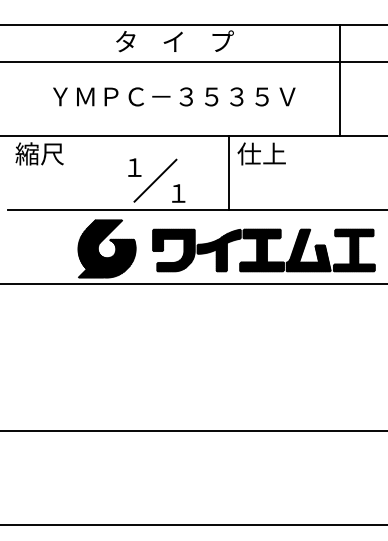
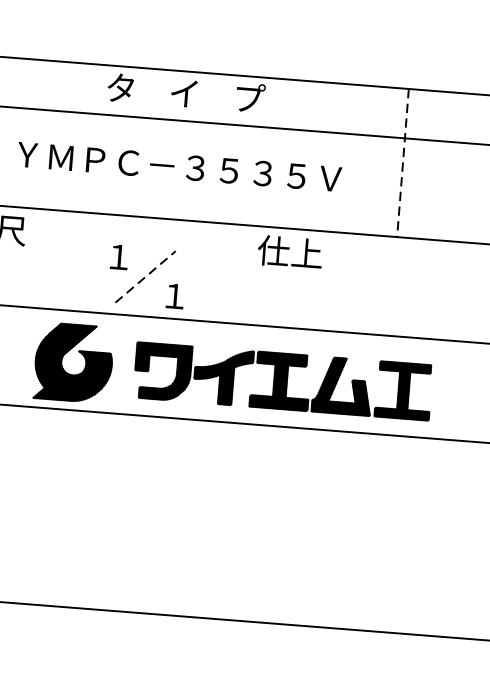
line: (340, 81) -> (402, 163), solid -> dashed
line: (229, 173) -> (245, 275), removed
line: (155, 180) -> (145, 276), solid -> dashed

